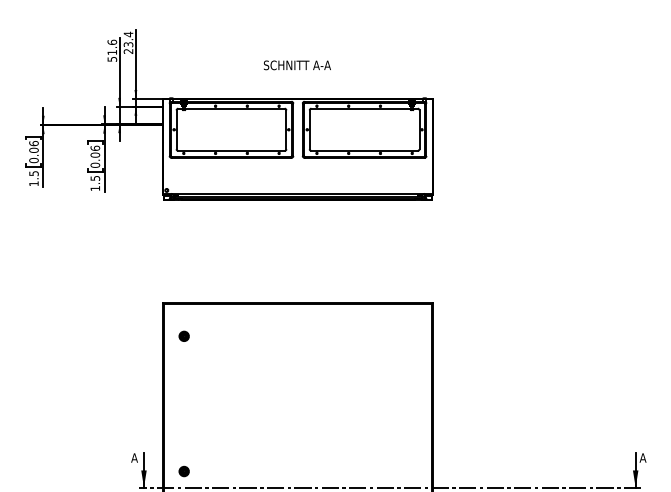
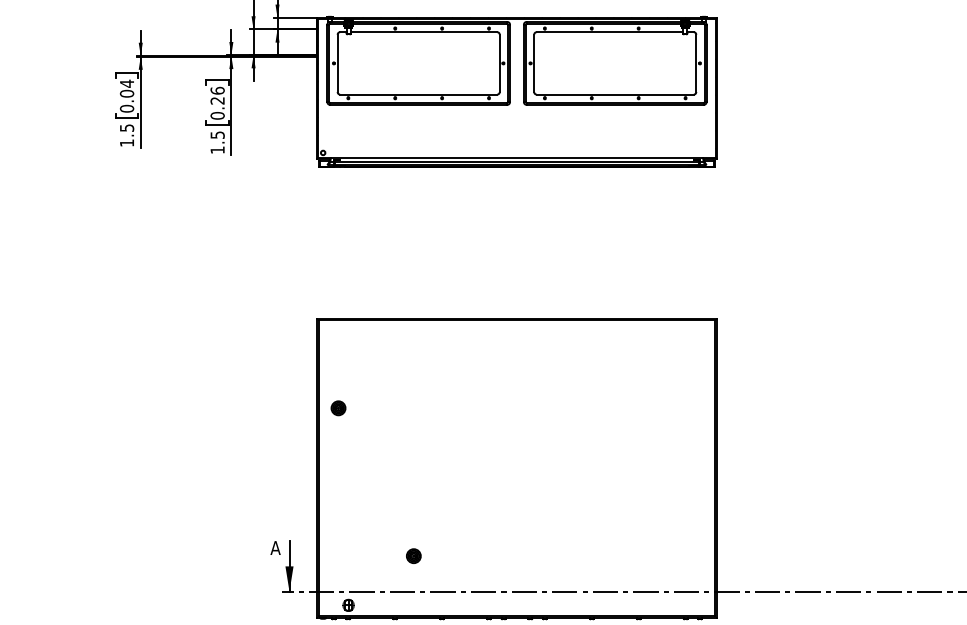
text: (33, 143) -> (126, 83), 0.06 -> 0.04
text: (95, 154) -> (217, 99), 0.06 -> 0.26
part: (183, 335) -> (337, 407), moved
part: (183, 471) -> (412, 556), moved

